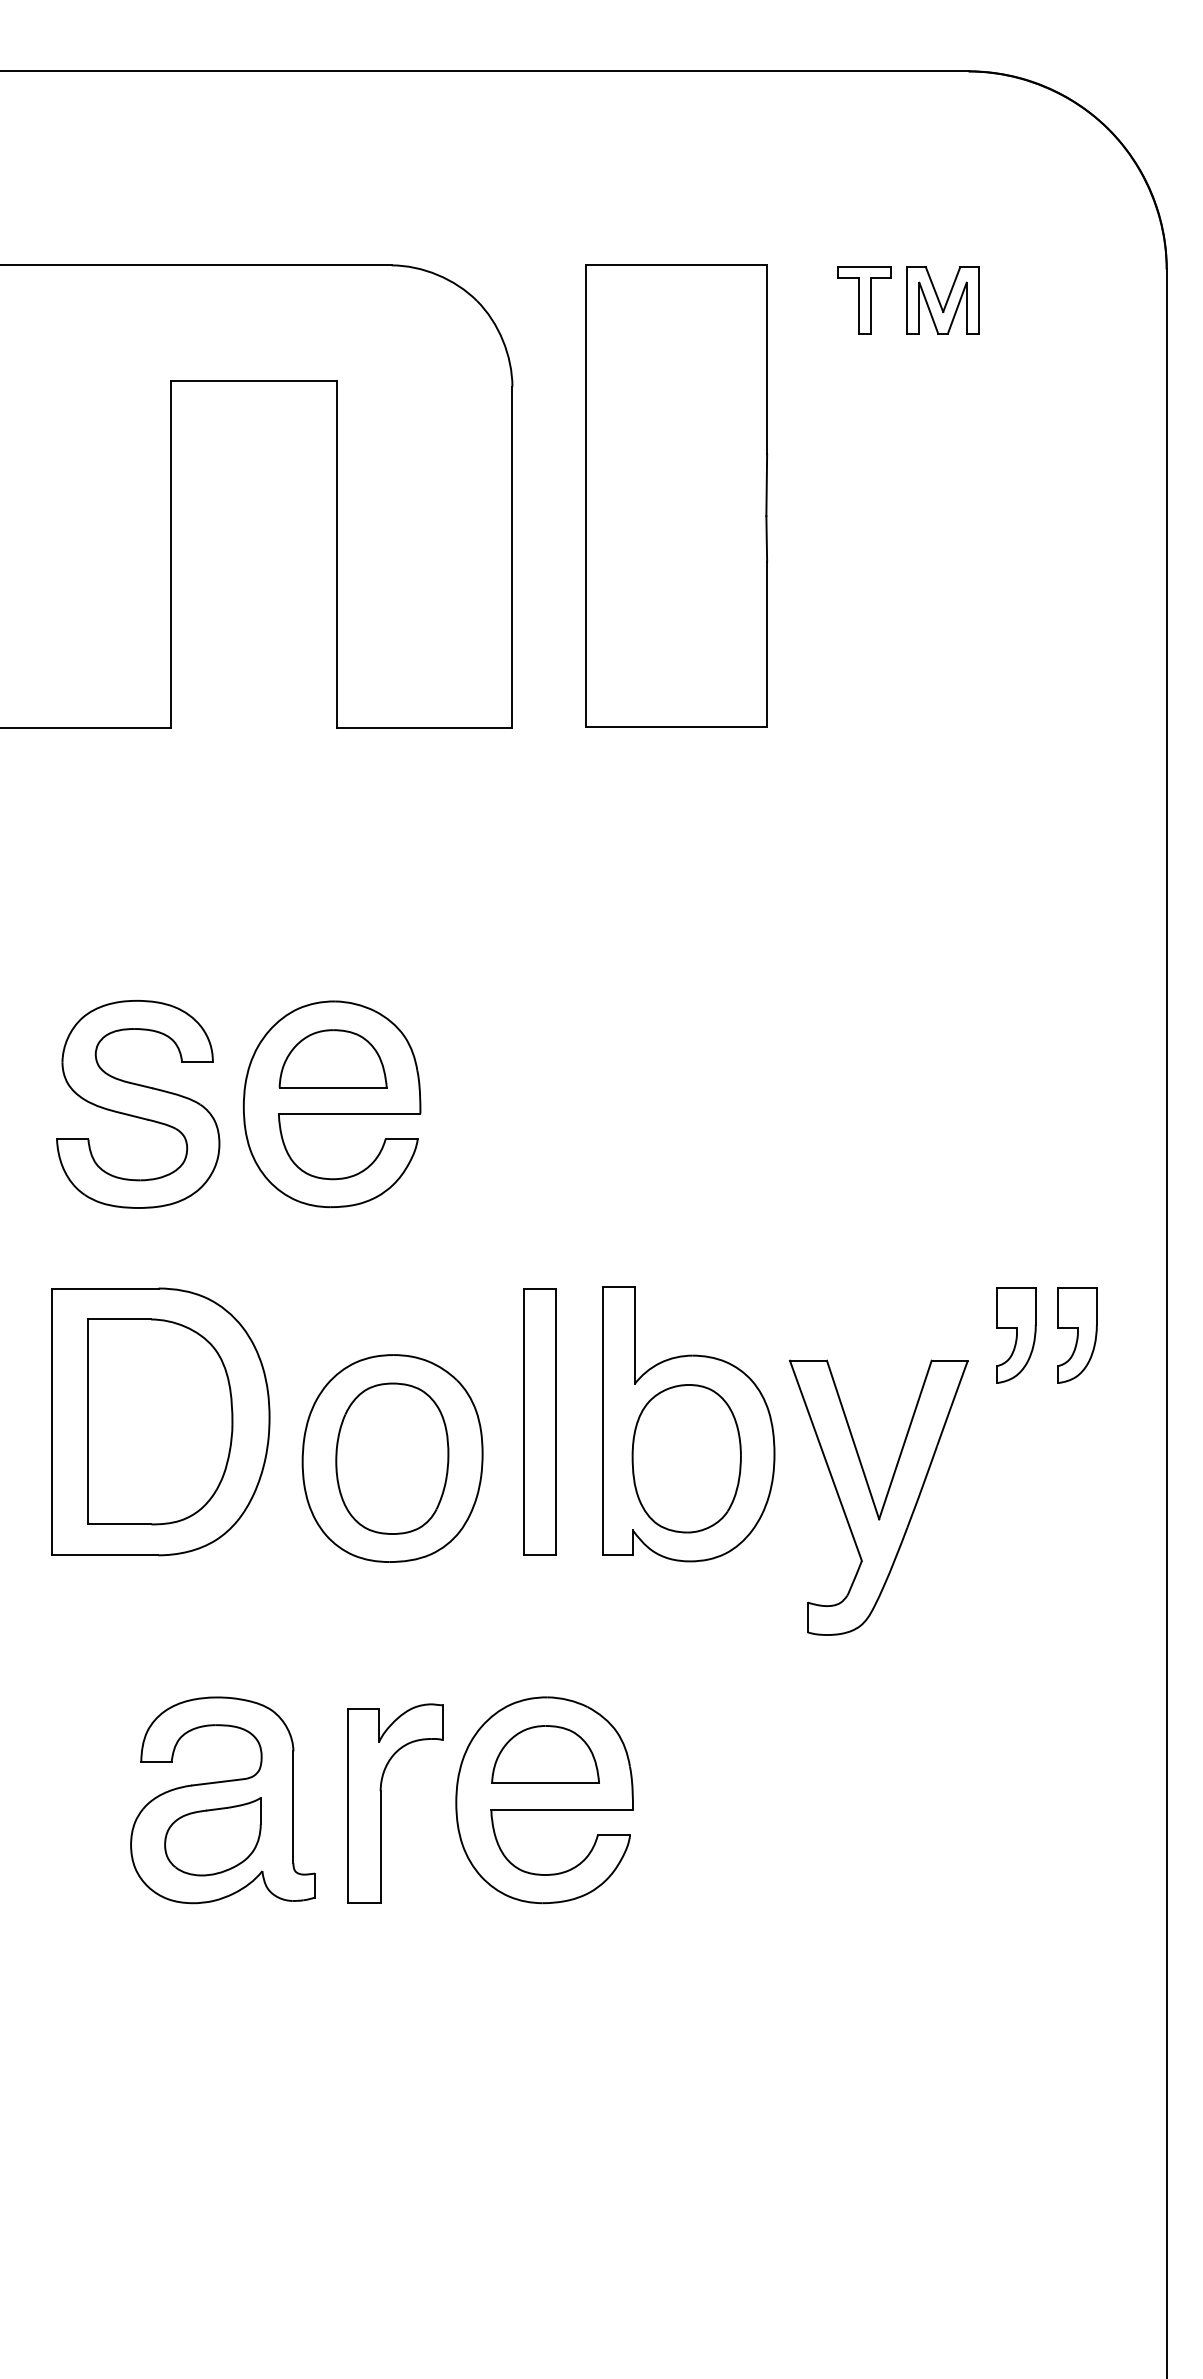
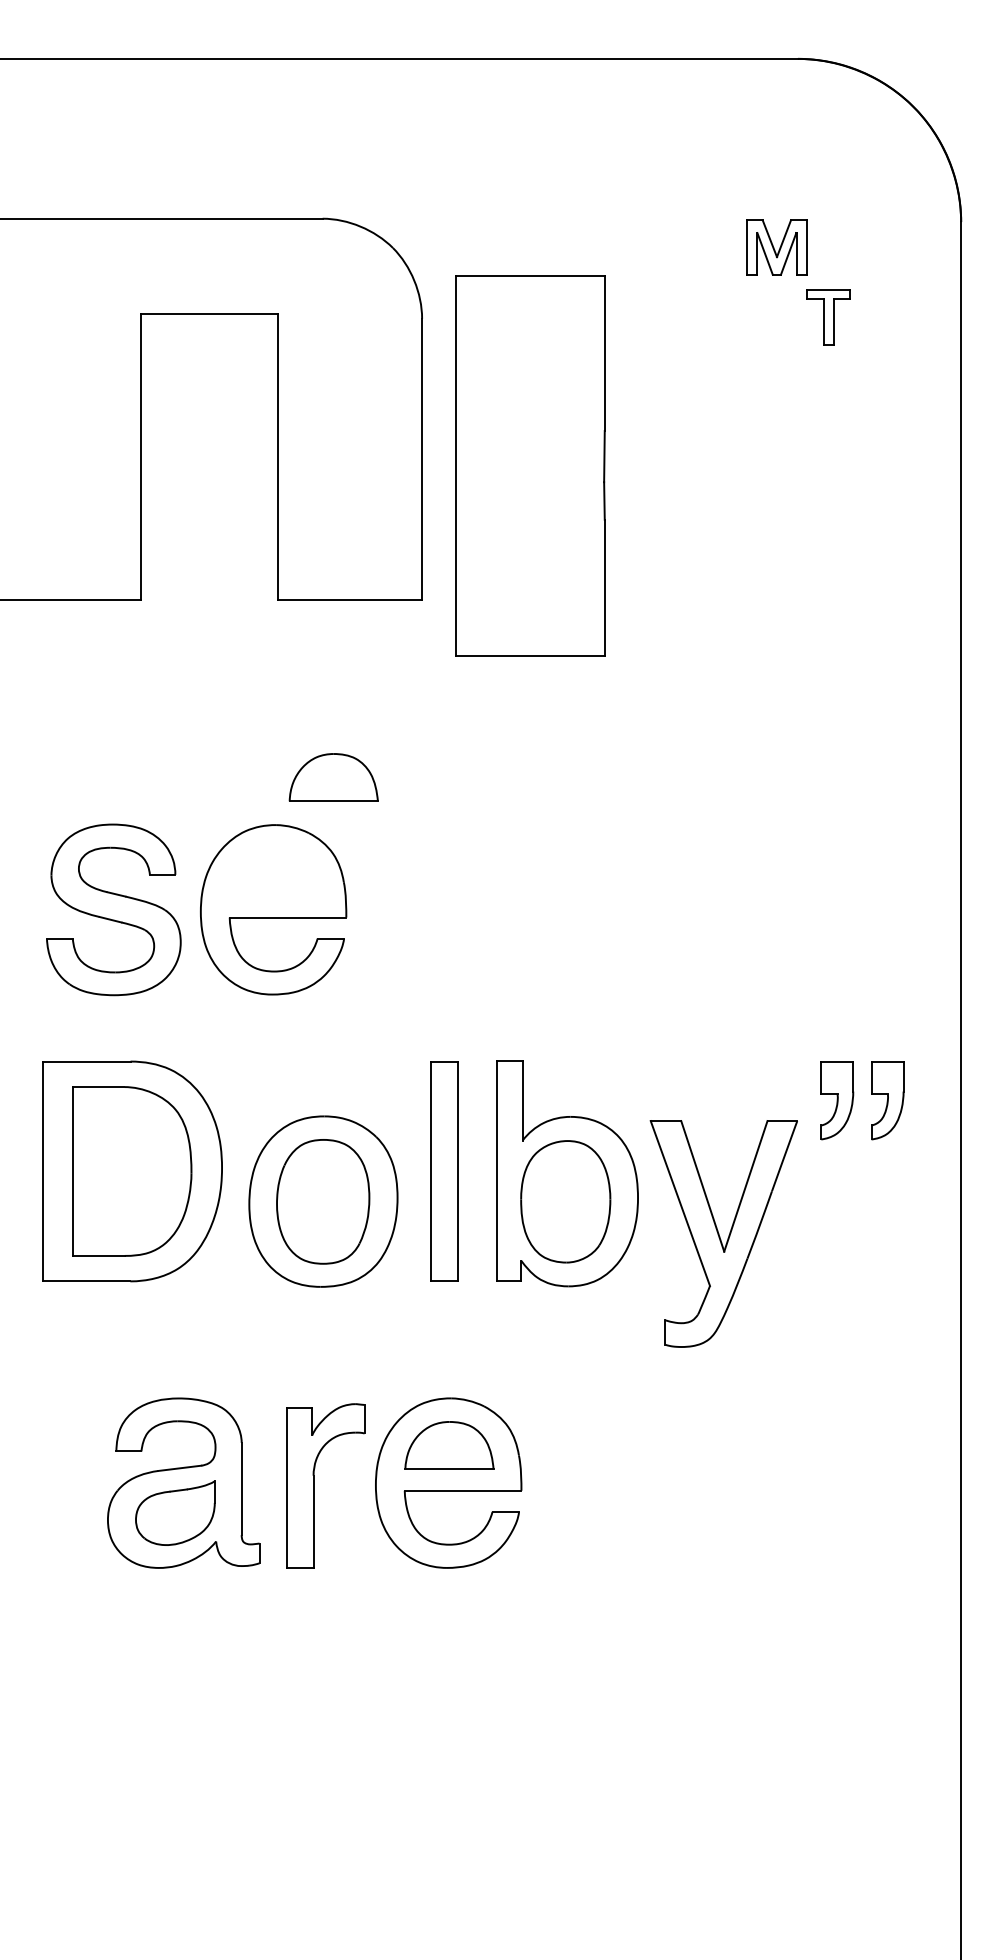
part: (864, 300) -> (828, 317), moved
part: (676, 495) -> (530, 465), moved
part: (332, 1058) -> (333, 777), moved

